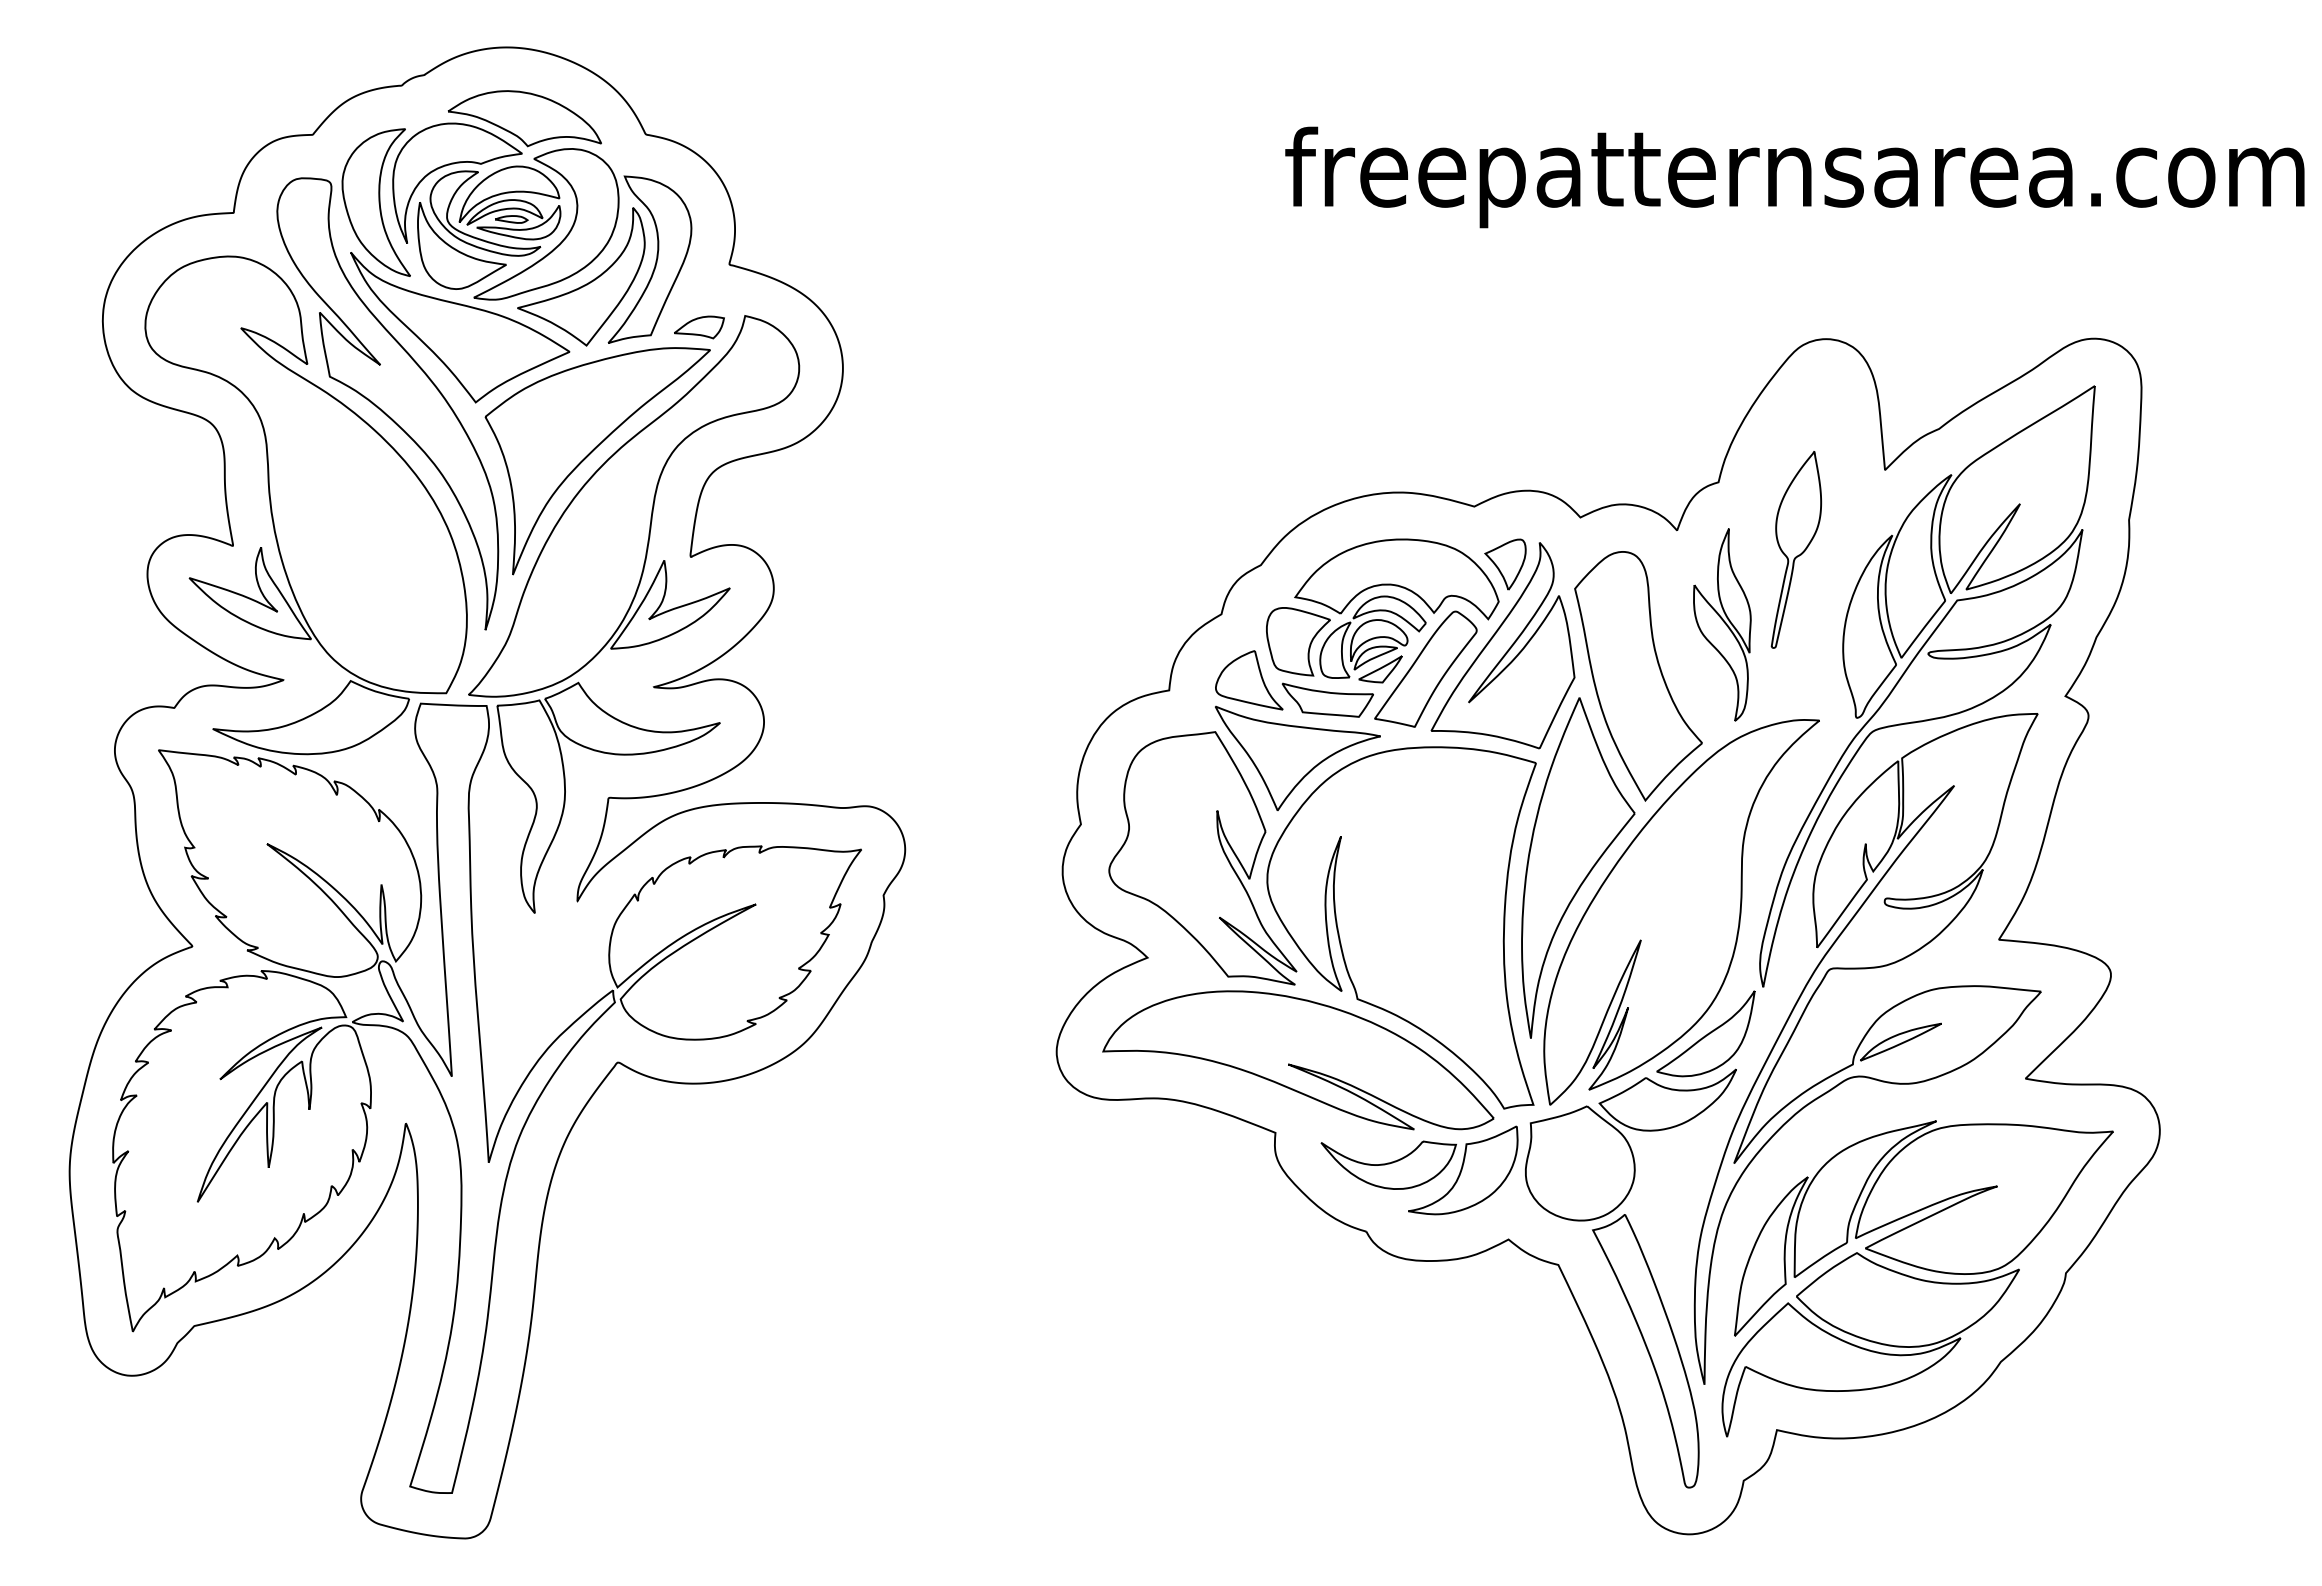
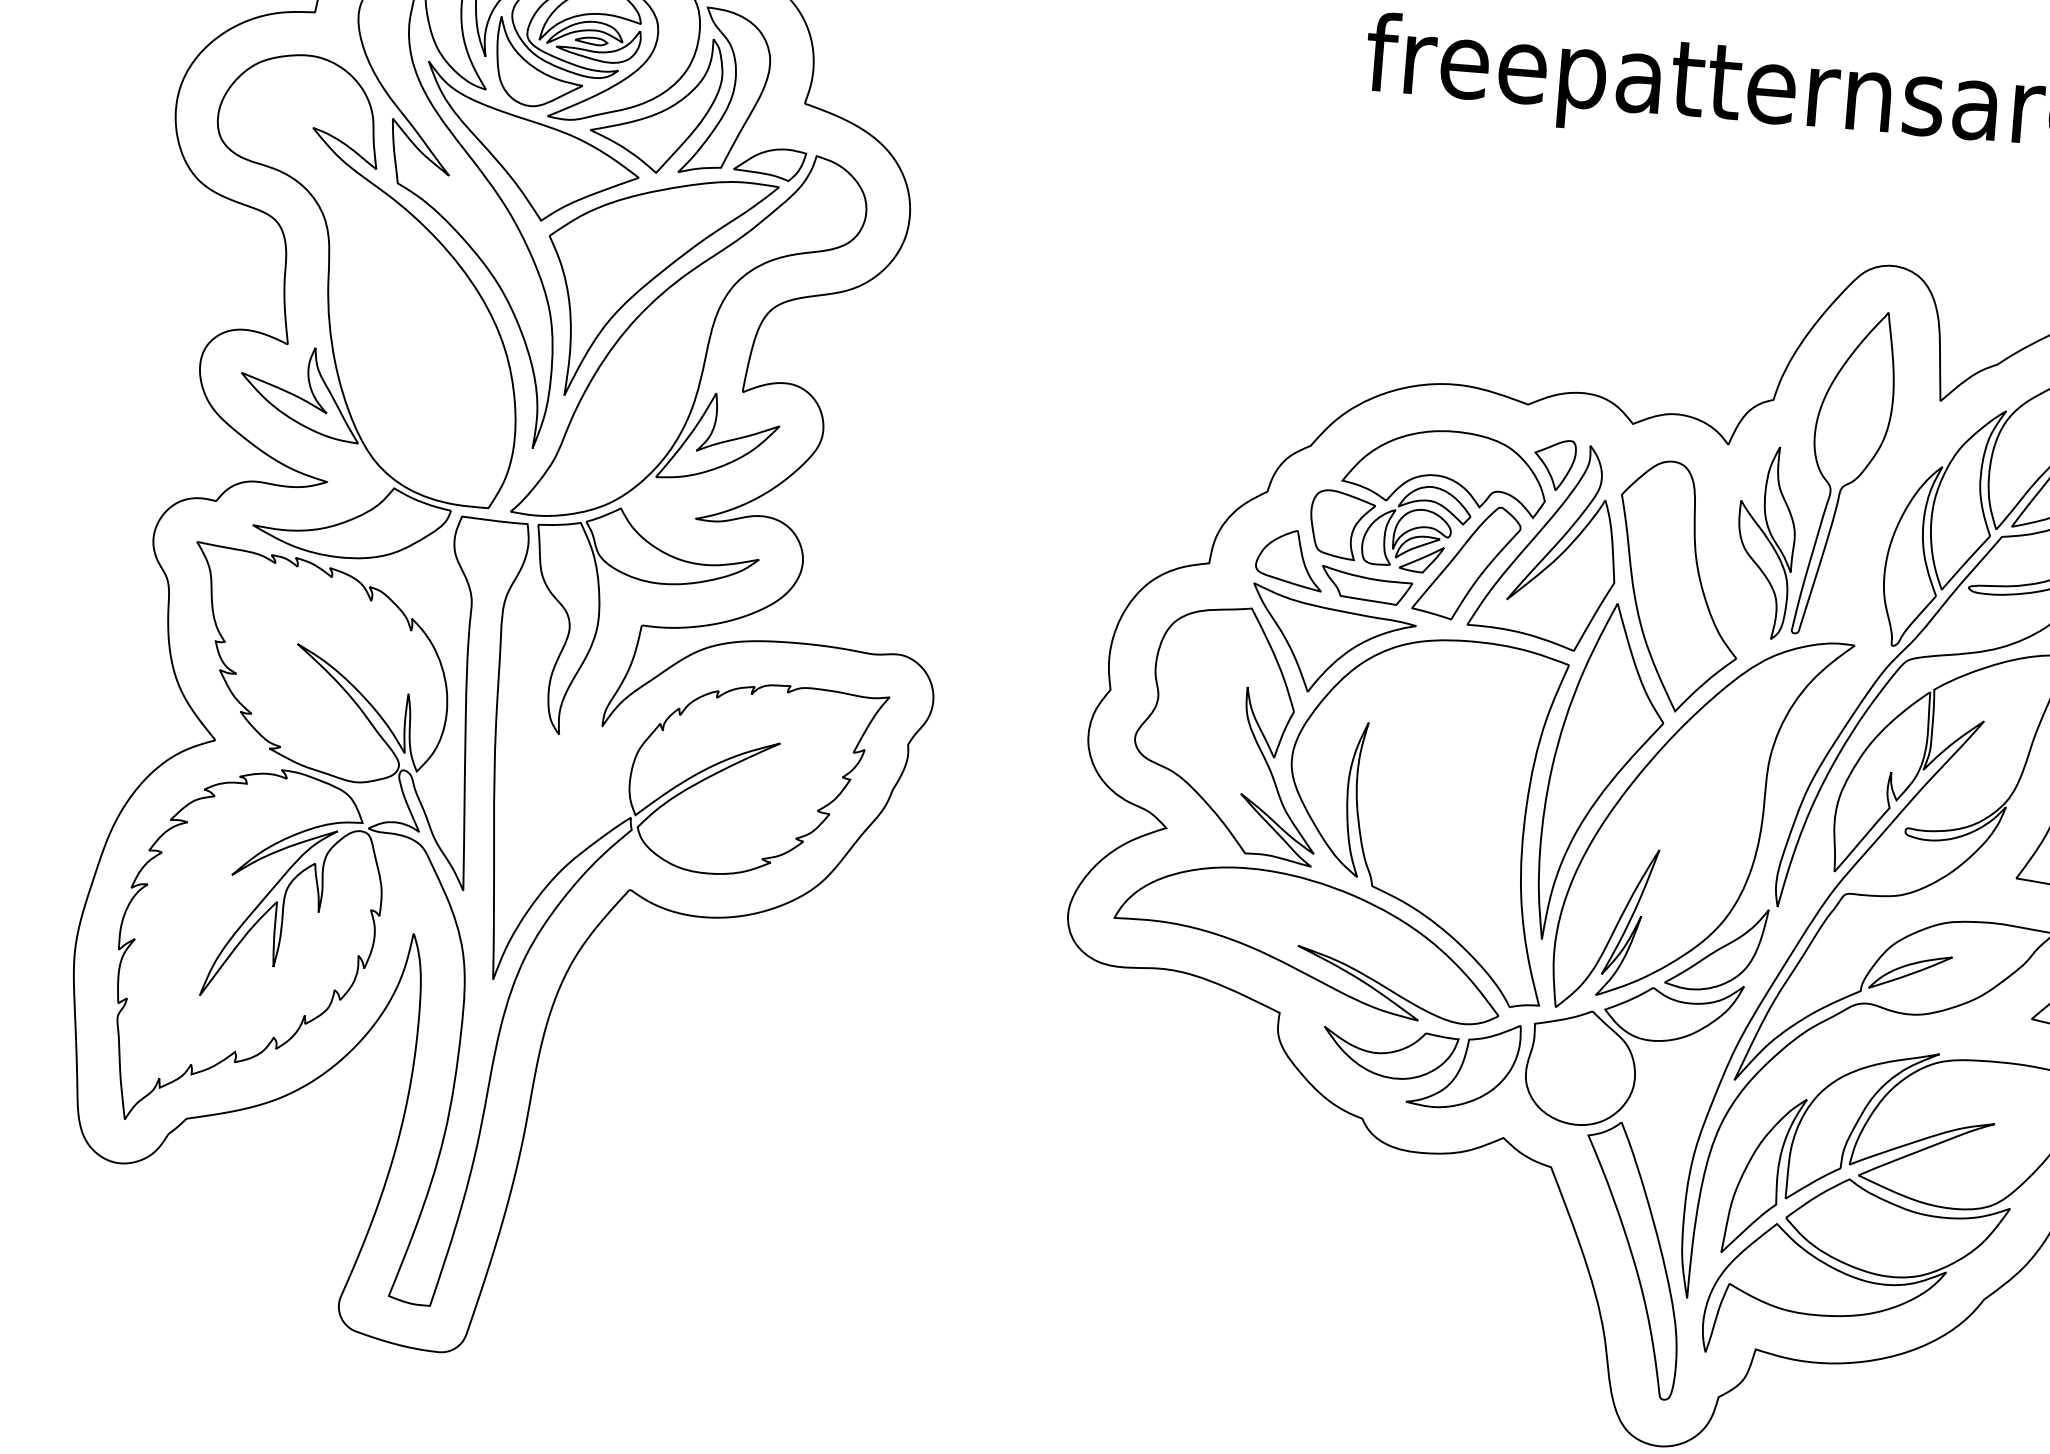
part: (699, 327) -> (770, 163), size x1.43
part: (1796, 549) -> (1845, 473), size x1.67

